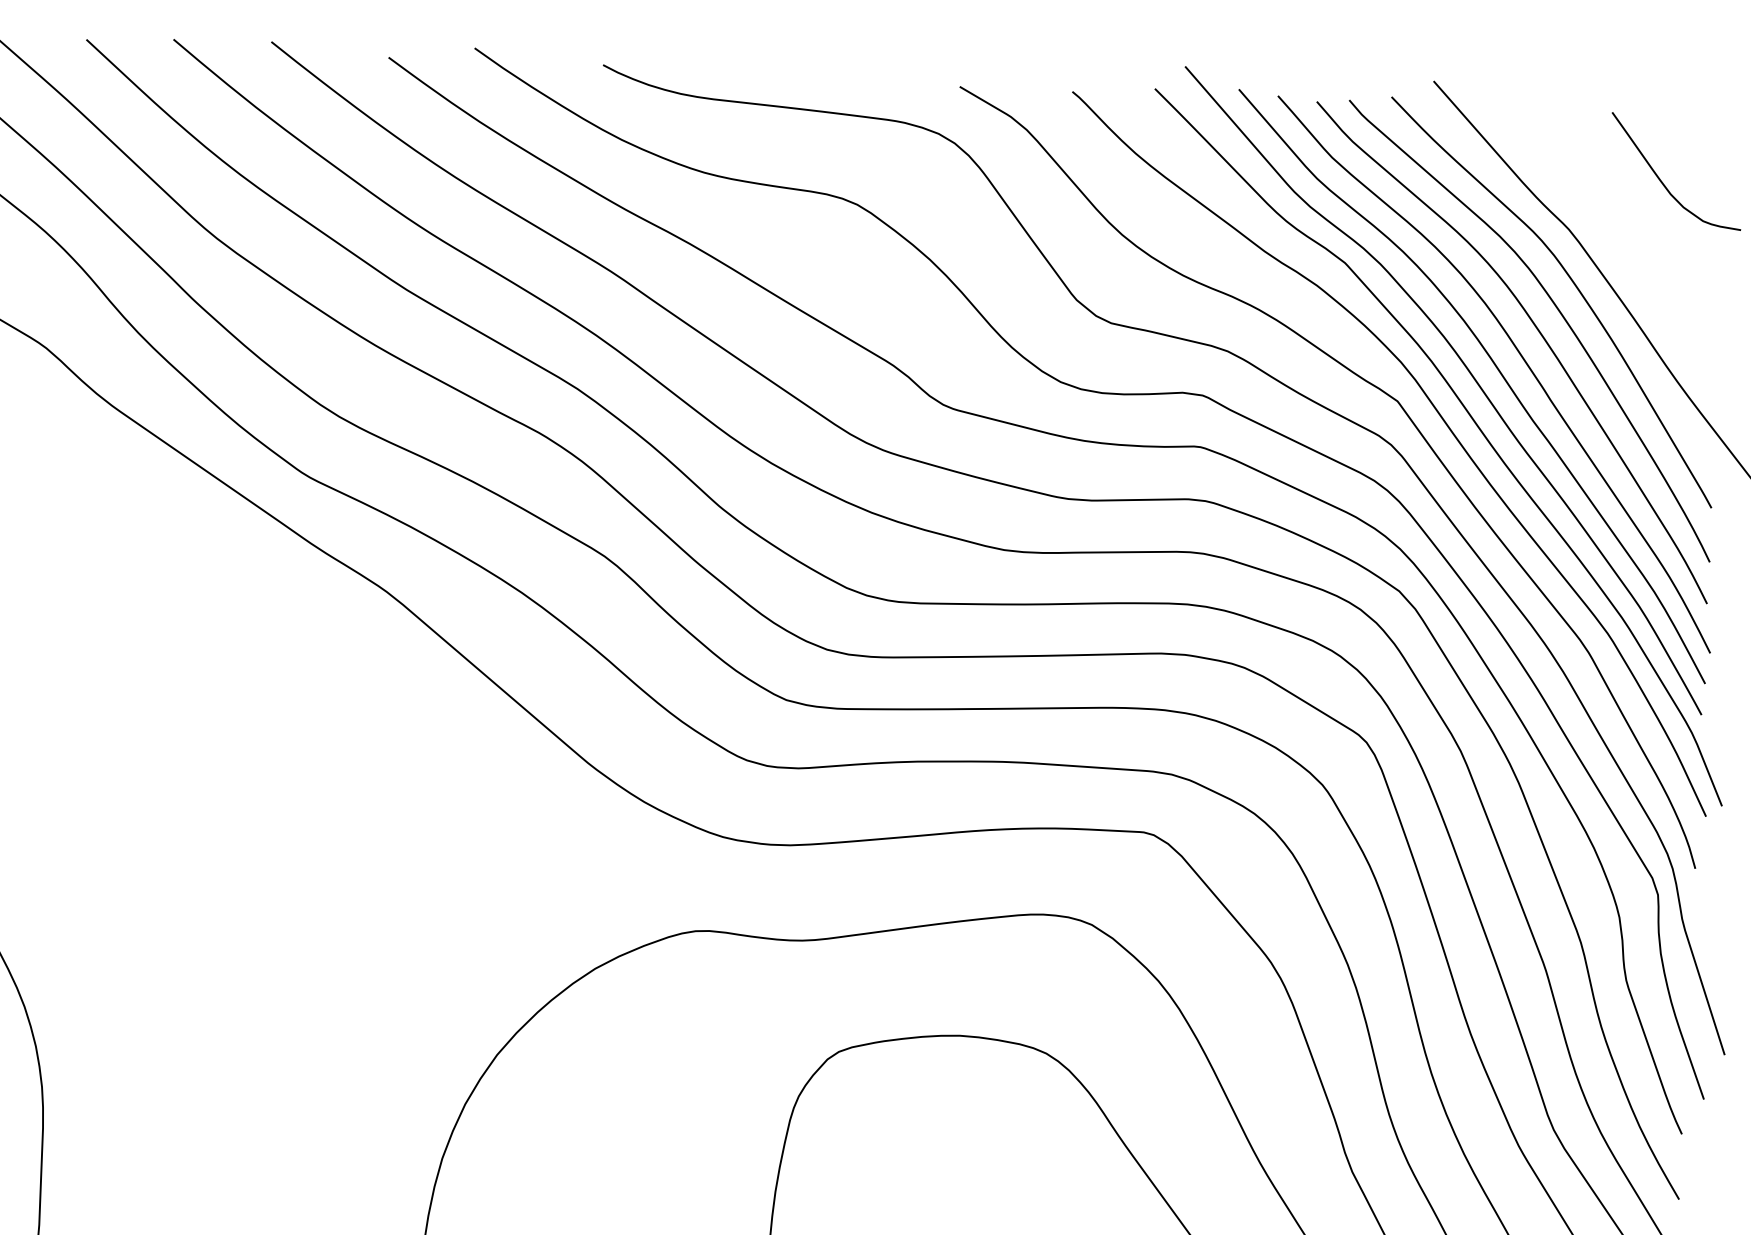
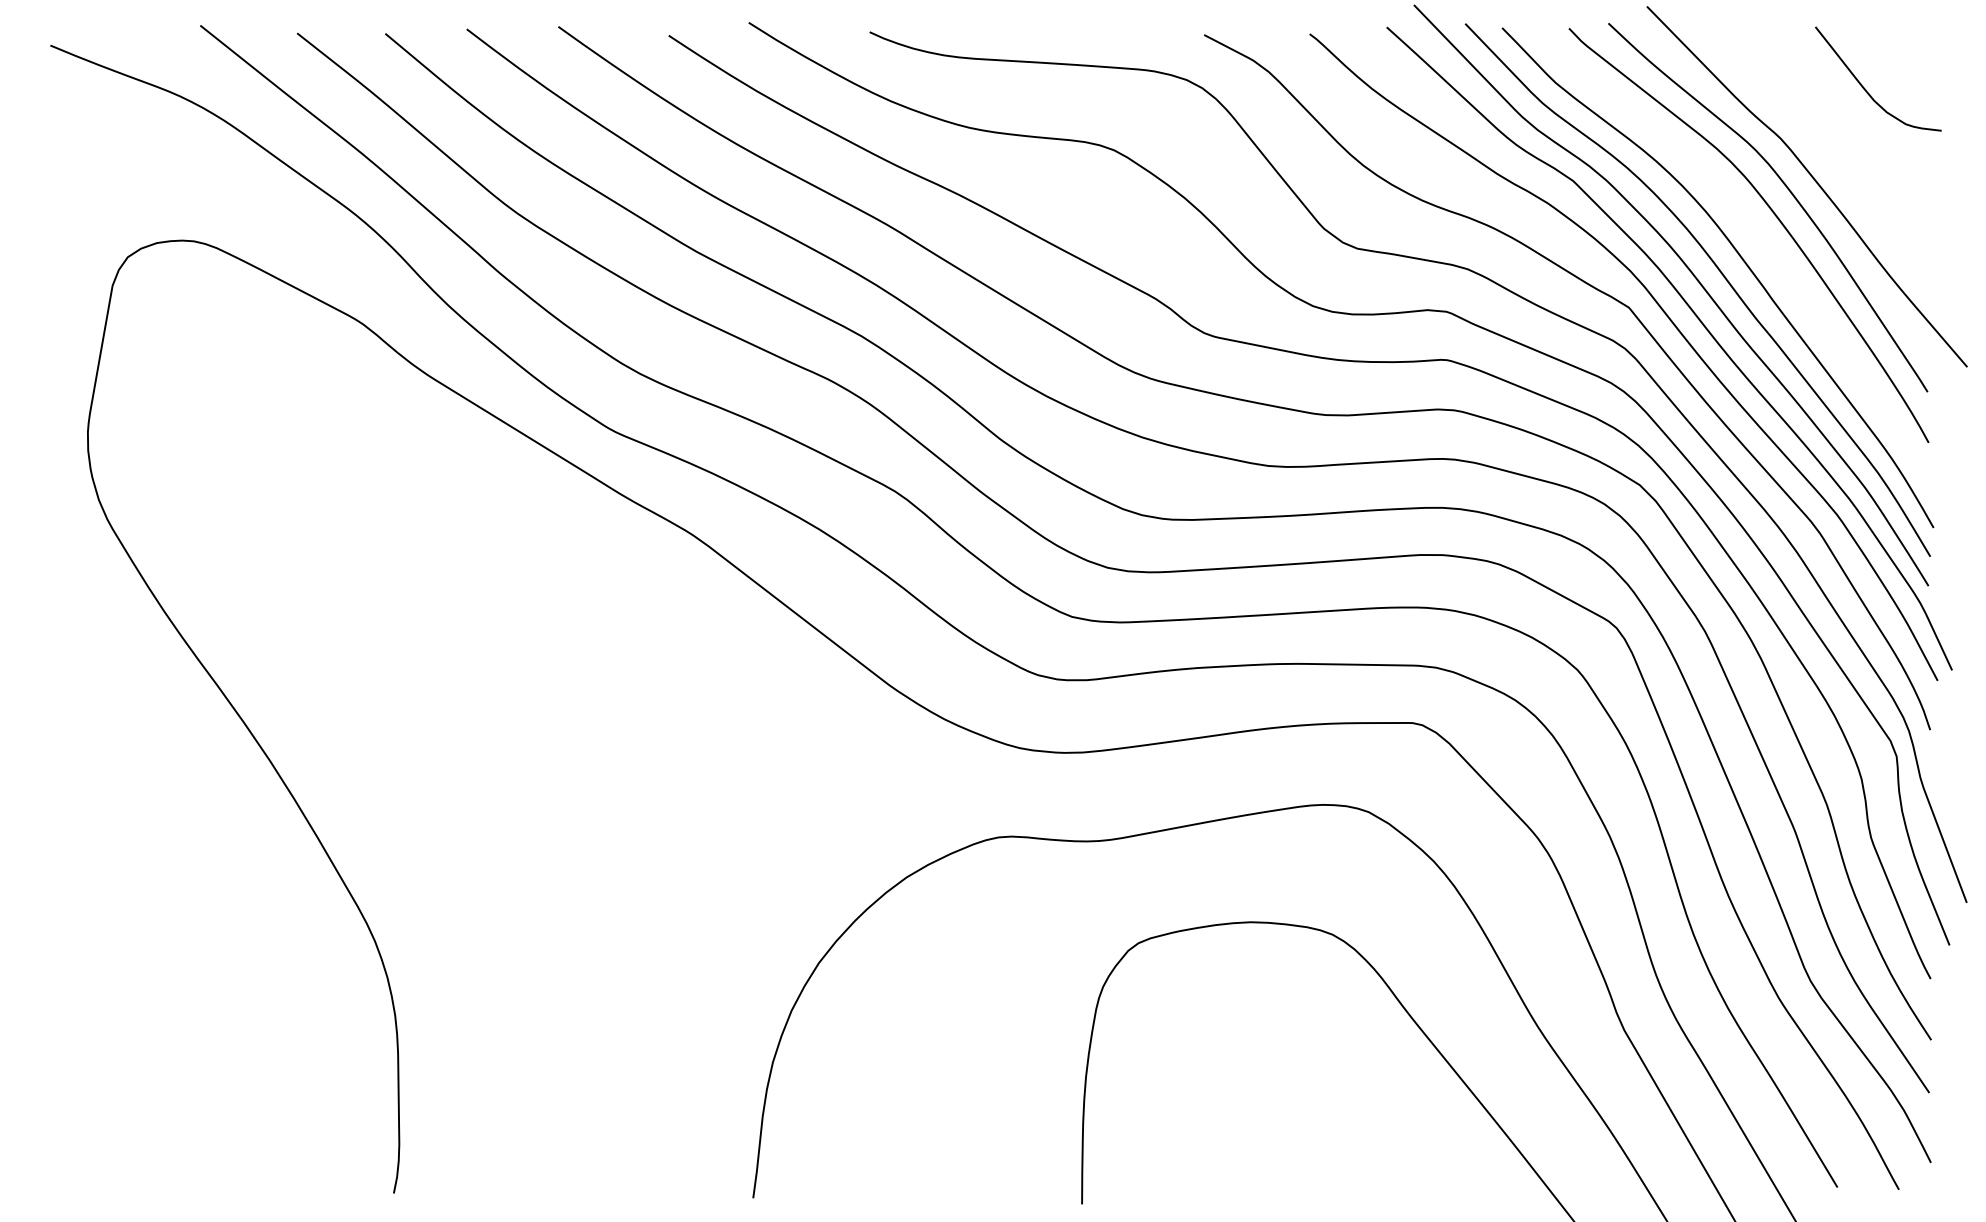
curve: (1537, 331) -> (1756, 235), removed

